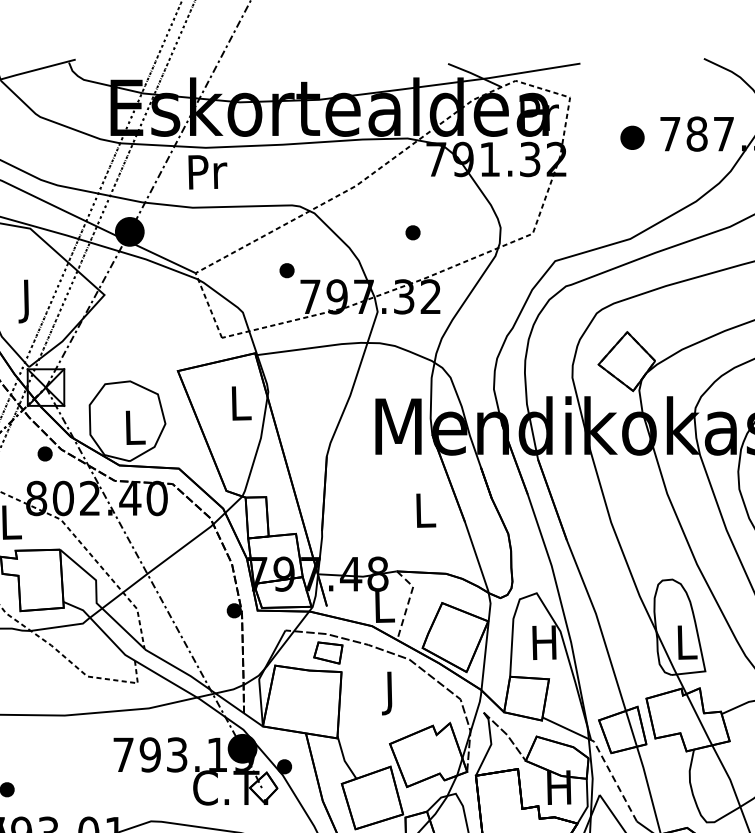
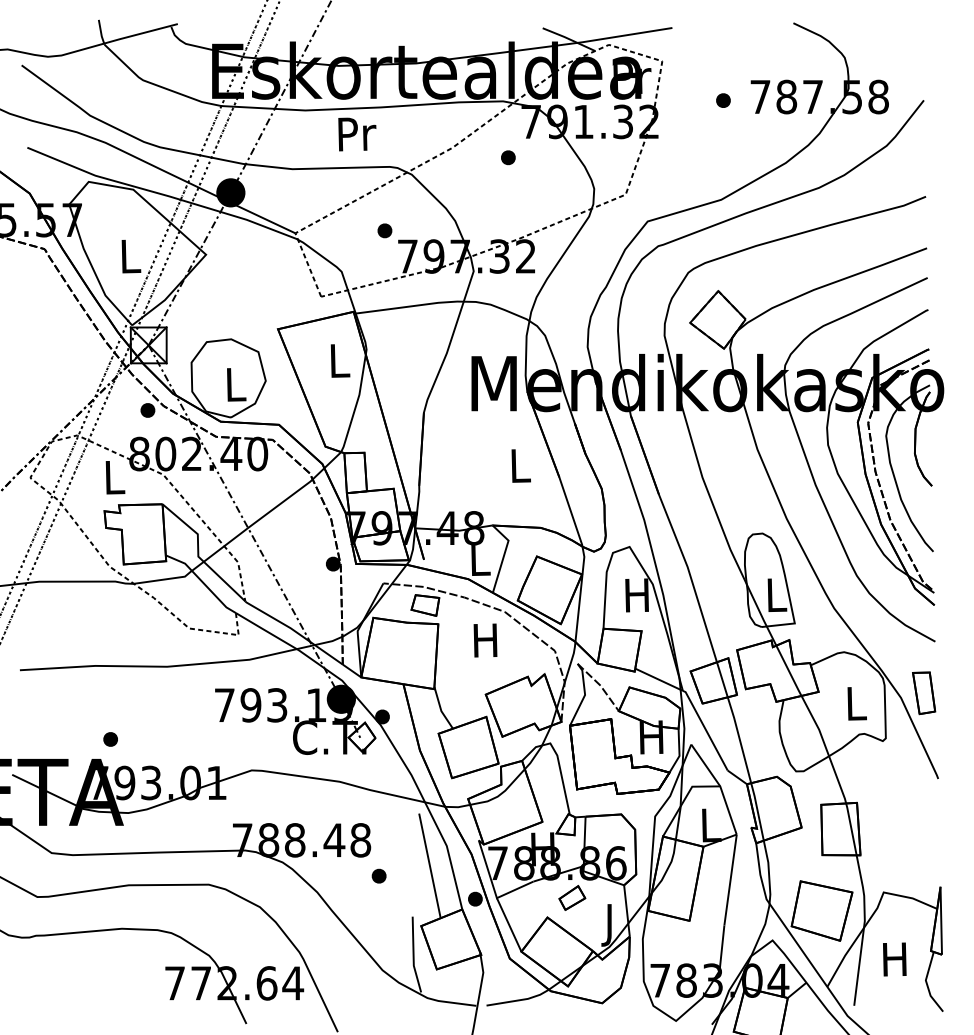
part: (632, 137) -> (723, 100), size x0.62
text: (208, 172) -> (357, 134), moved
part: (413, 232) -> (508, 157), moved
text: (28, 300) -> (131, 260), J -> L
line: (409, 602) -> (504, 555), dashed -> solid
text: (389, 692) -> (485, 644), J -> H
line: (614, 779) -> (705, 729), dashed -> solid

